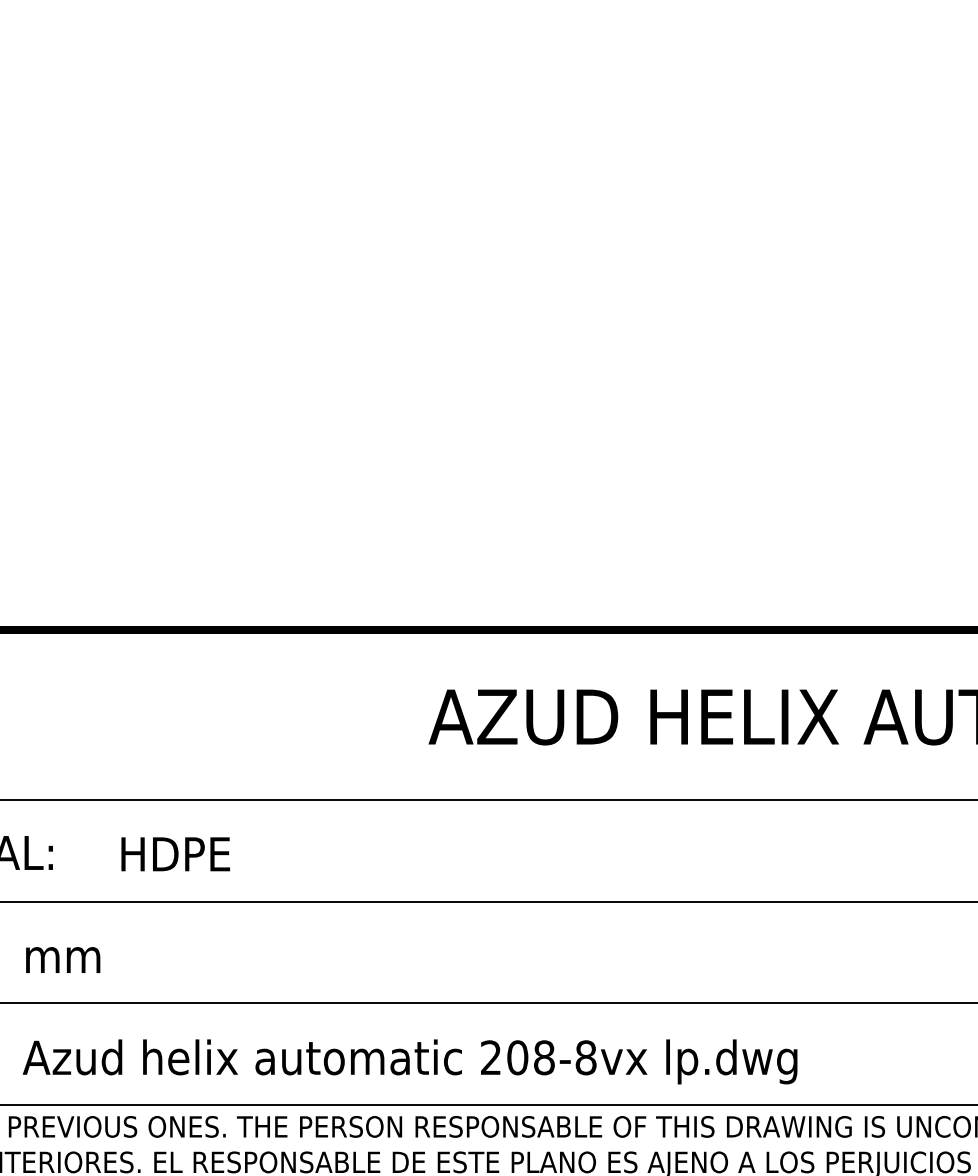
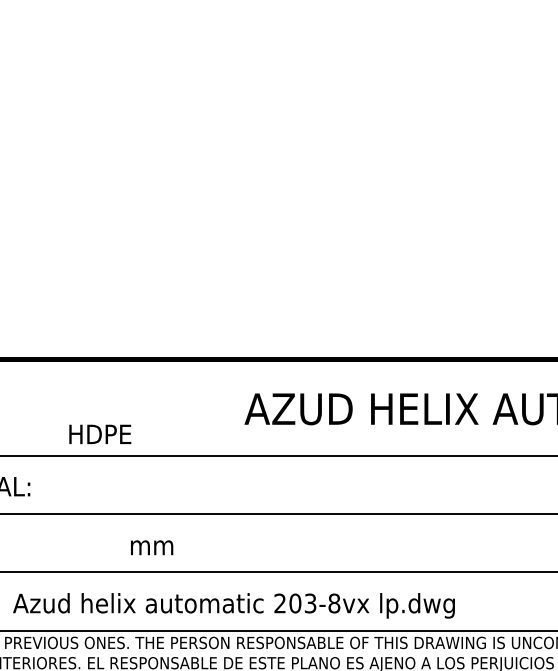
text: (176, 852) -> (100, 433), moved
text: (63, 959) -> (152, 547), moved
text: (544, 1057) -> (310, 603), 208-8vx -> 203-8vx

